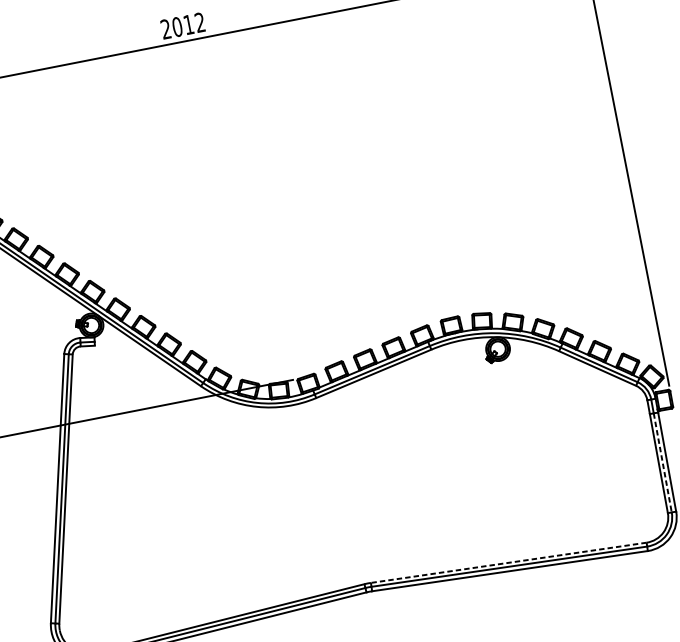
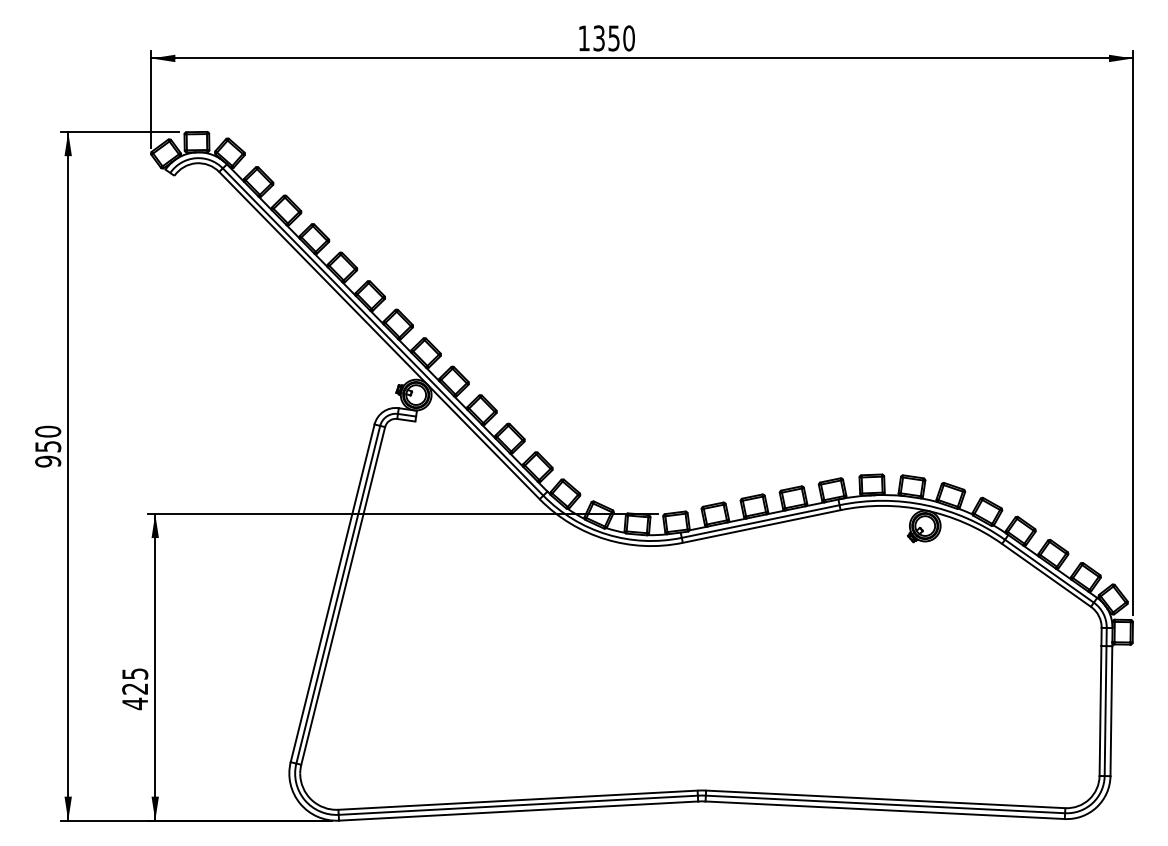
text: (183, 26) -> (606, 38), 2012 -> 1350
line: (662, 463) -> (1105, 711), dashed -> solid
line: (508, 562) -> (885, 799), dashed -> solid

